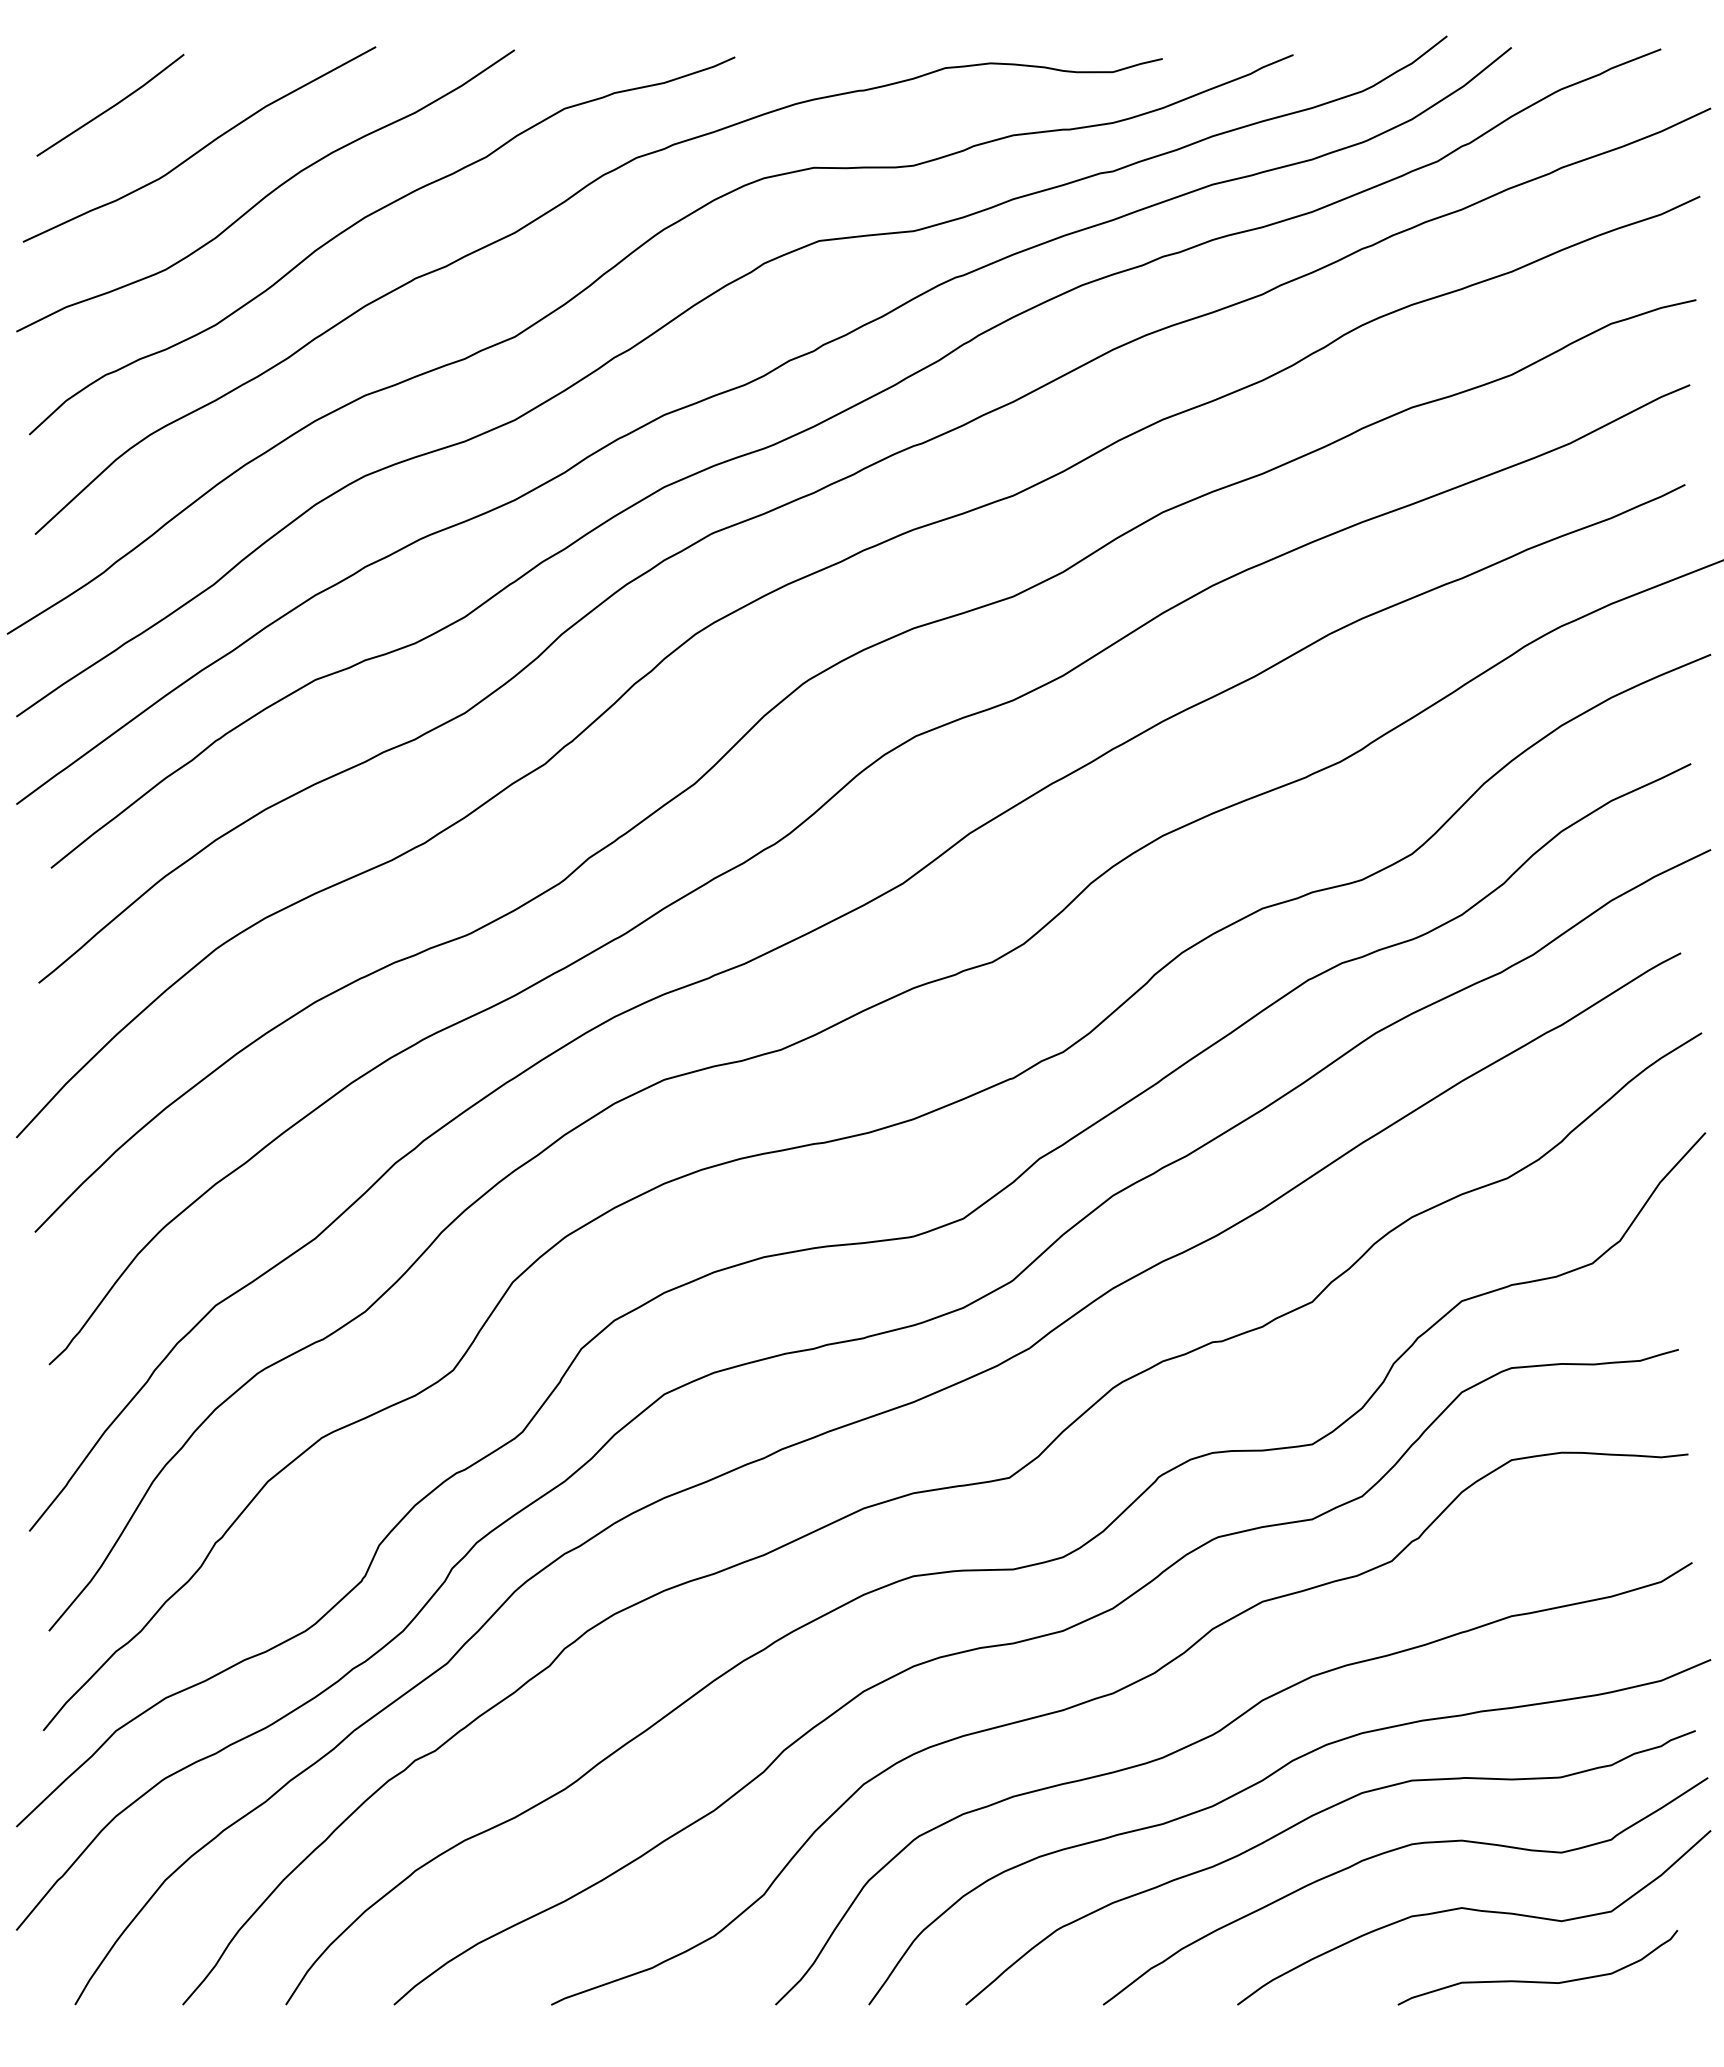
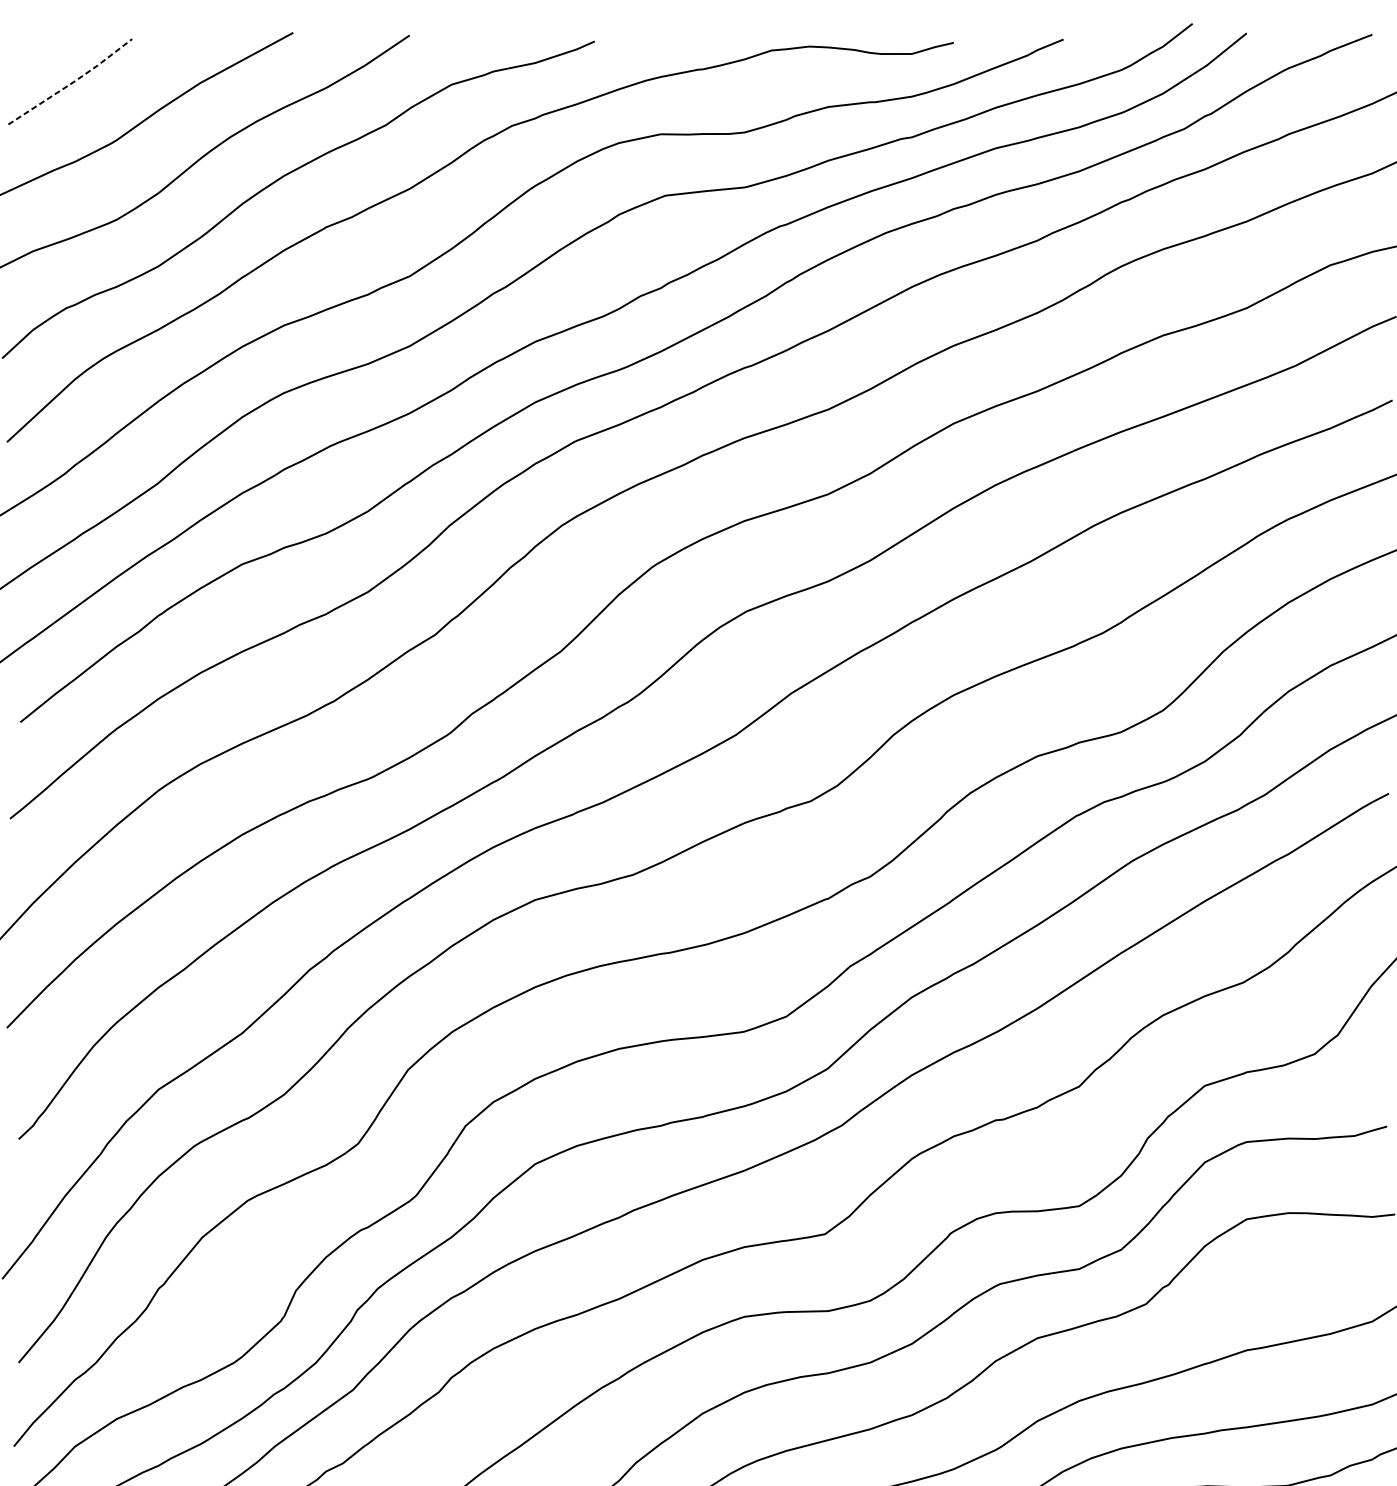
line: (112, 106) -> (71, 82), solid -> dashed

